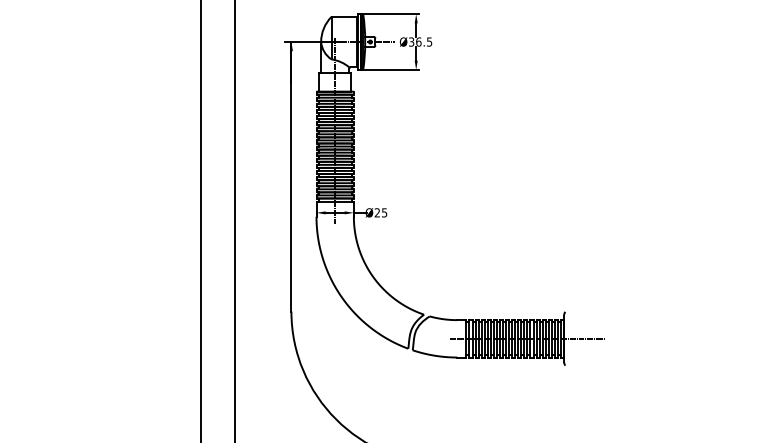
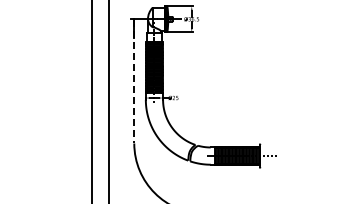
line: (291, 177) -> (134, 81), solid -> dashed

